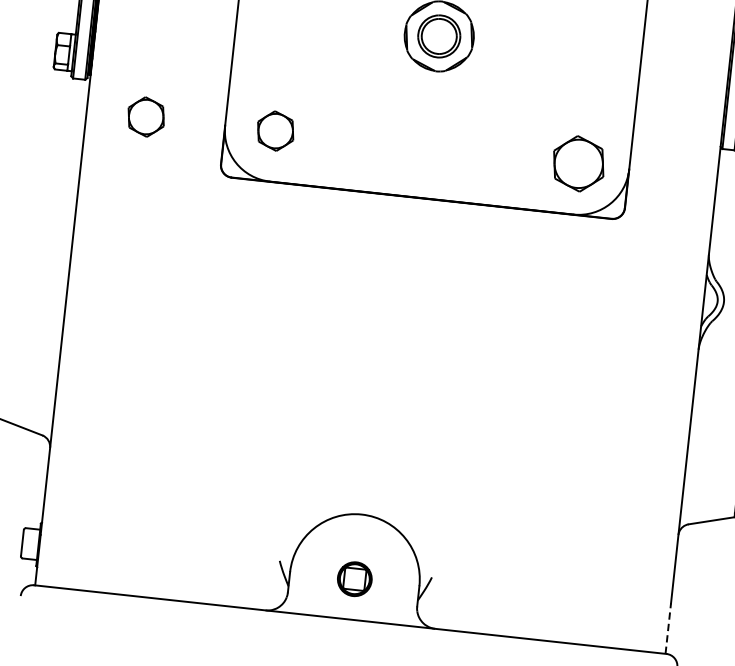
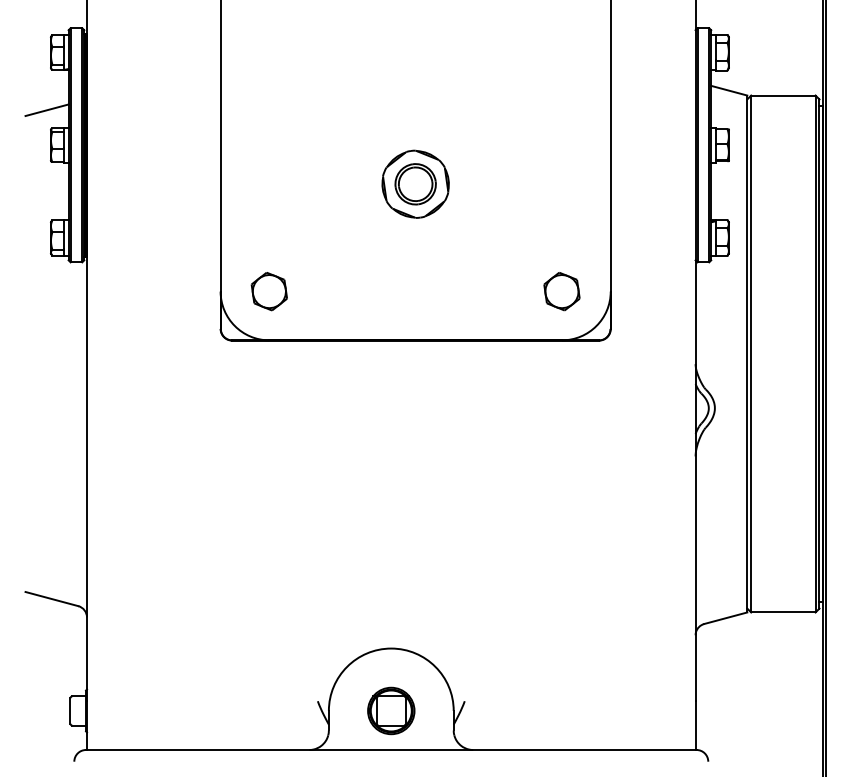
part: (145, 116) -> (143, 291), removed
part: (578, 163) -> (561, 291), size x0.71
part: (355, 578) -> (391, 710), size x1.43
line: (668, 628) -> (695, 725), dashed -> solid

